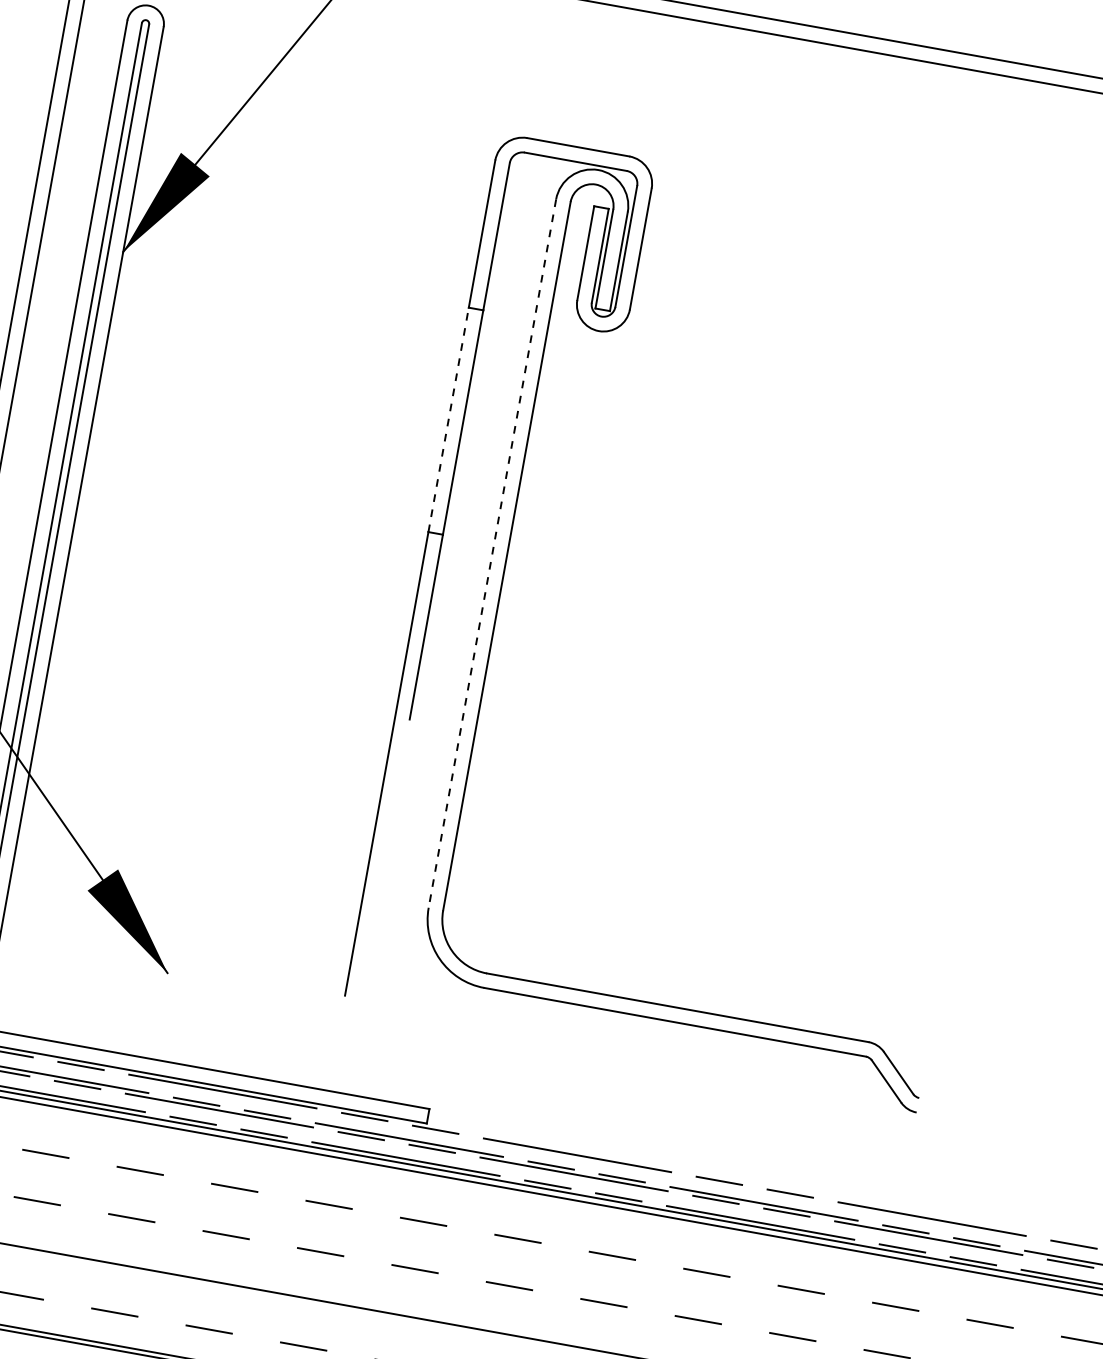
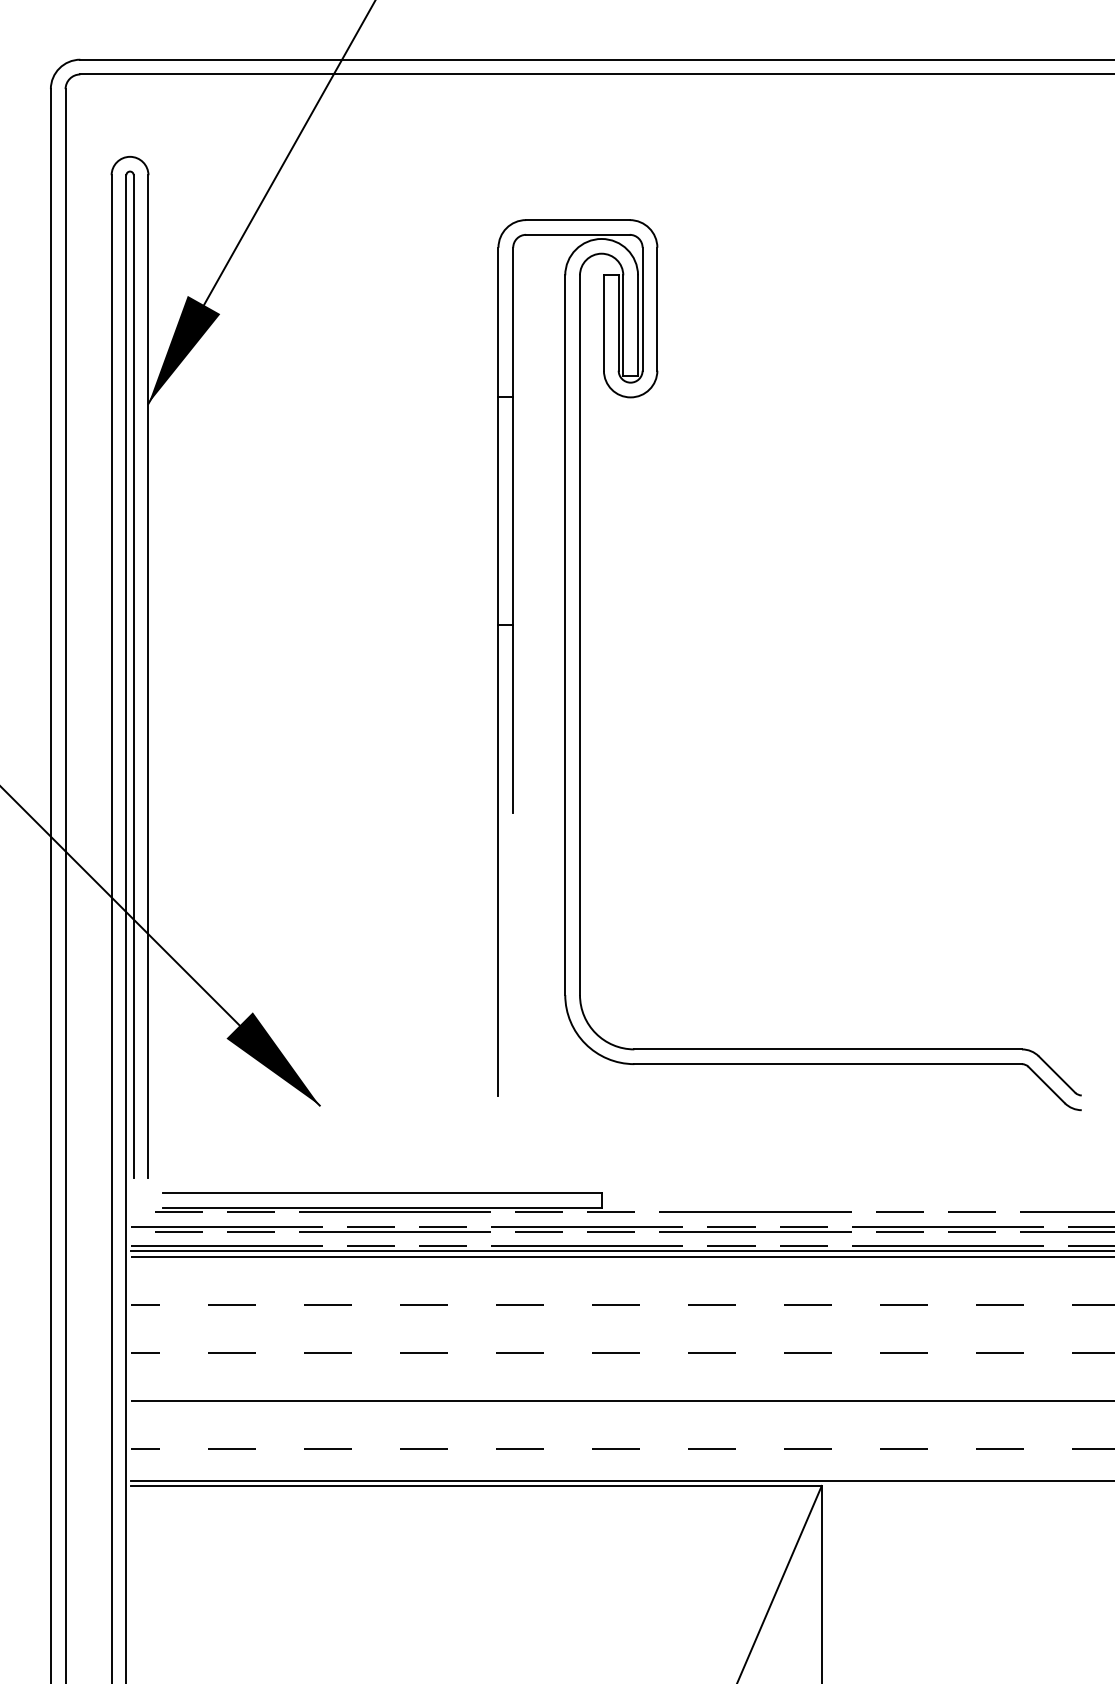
line: (448, 420) -> (498, 511), dashed -> solid
line: (492, 553) -> (565, 635), dashed -> solid

